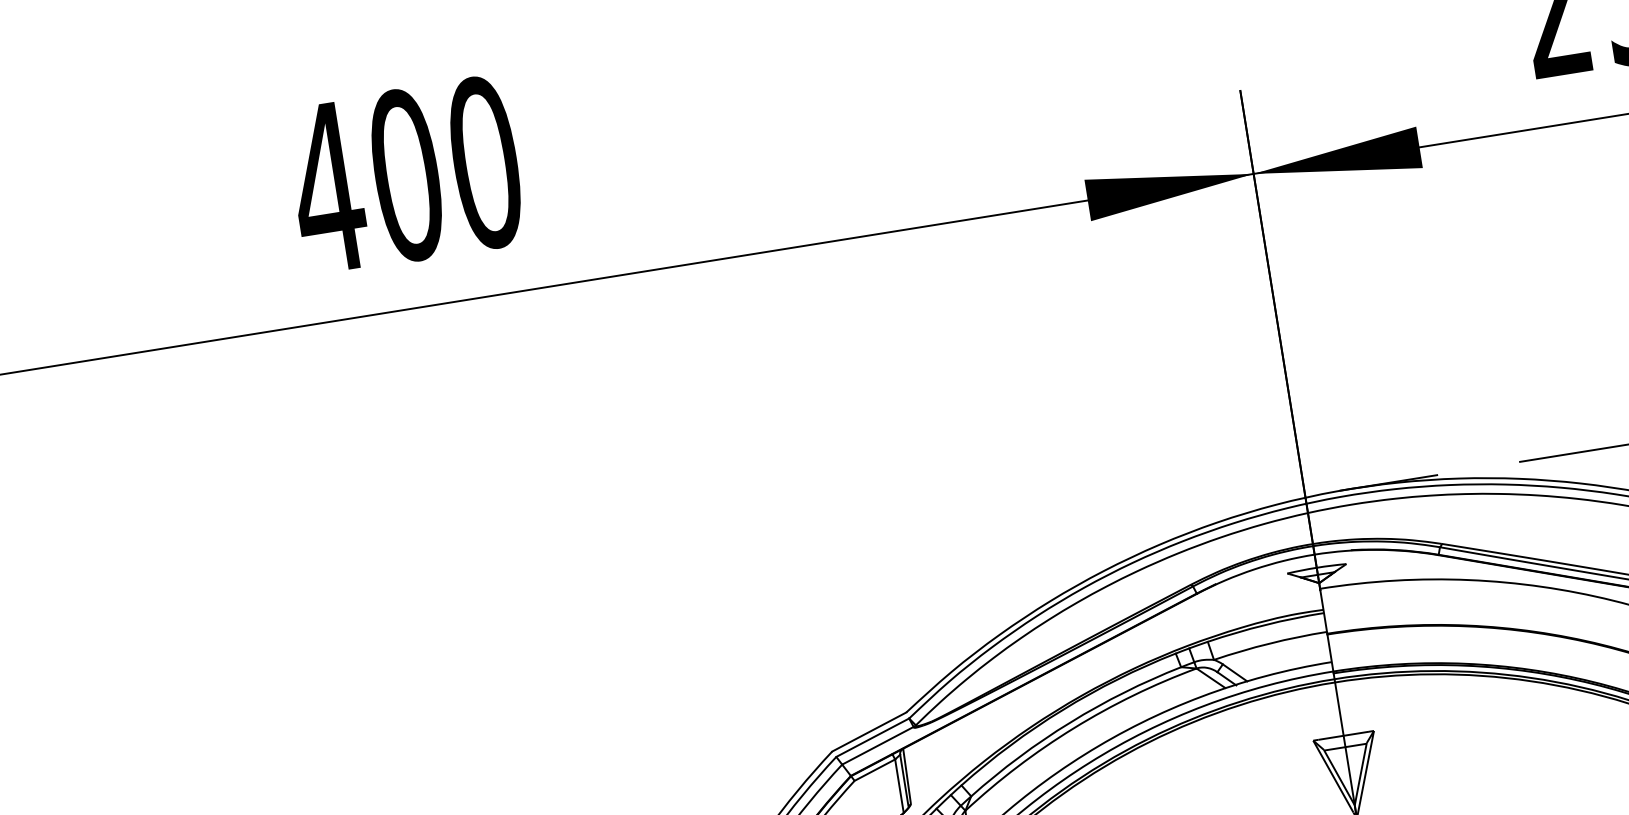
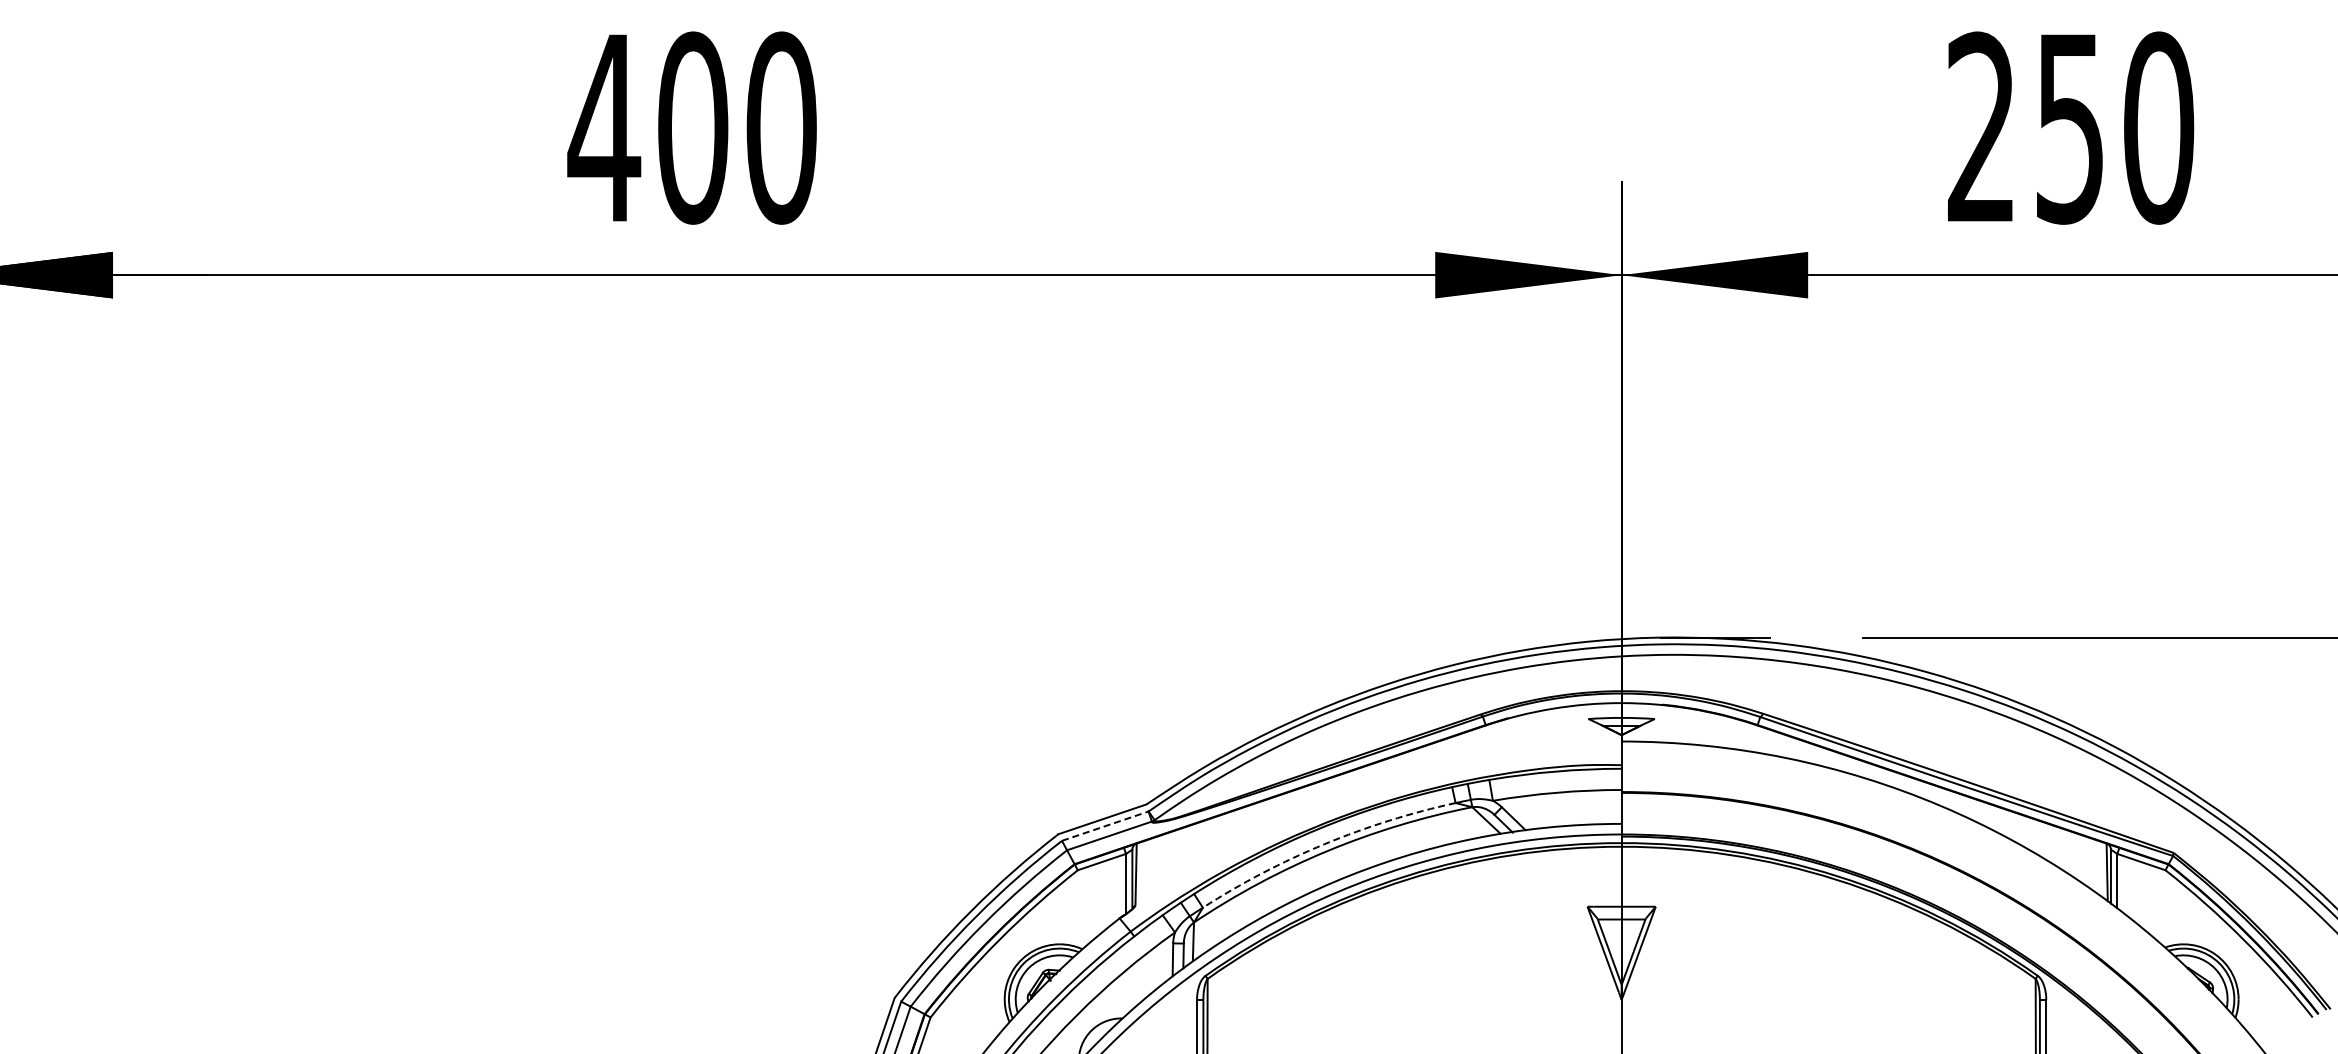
arc: (1070, 722) -> (1324, 844), solid -> dashed
line: (872, 737) -> (1105, 826), solid -> dashed

